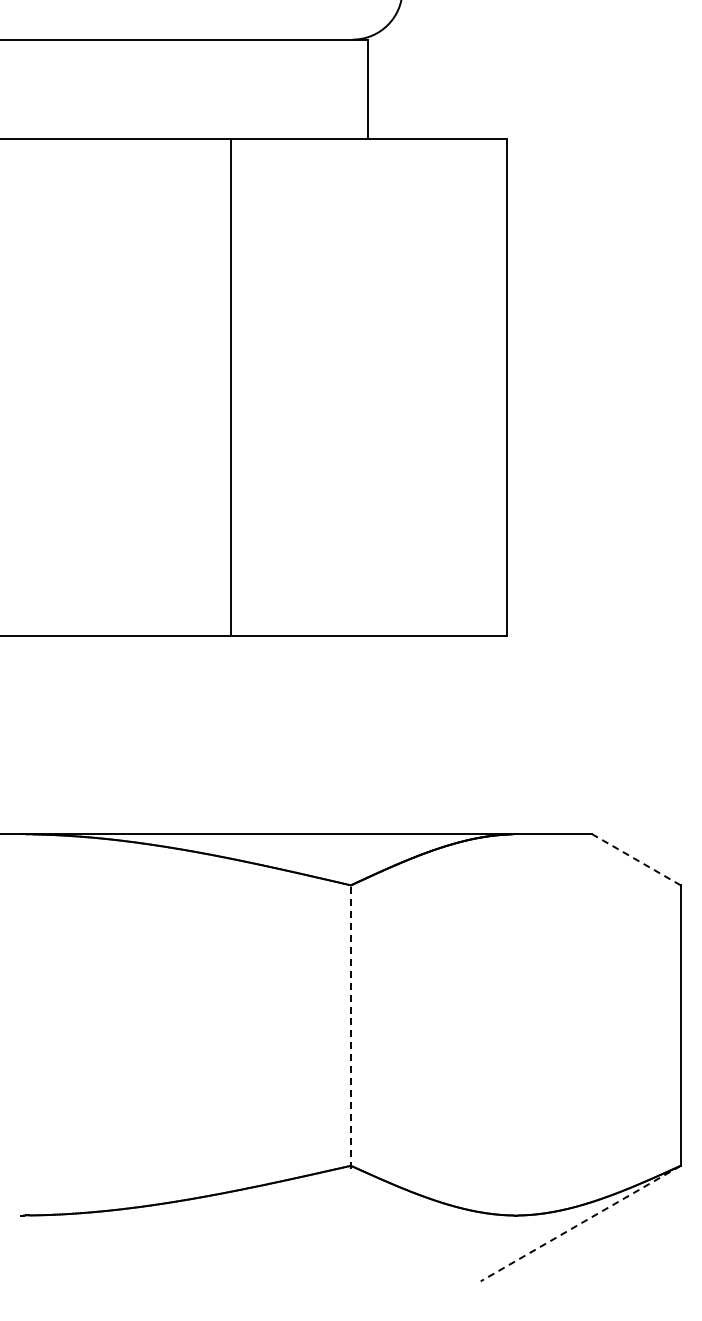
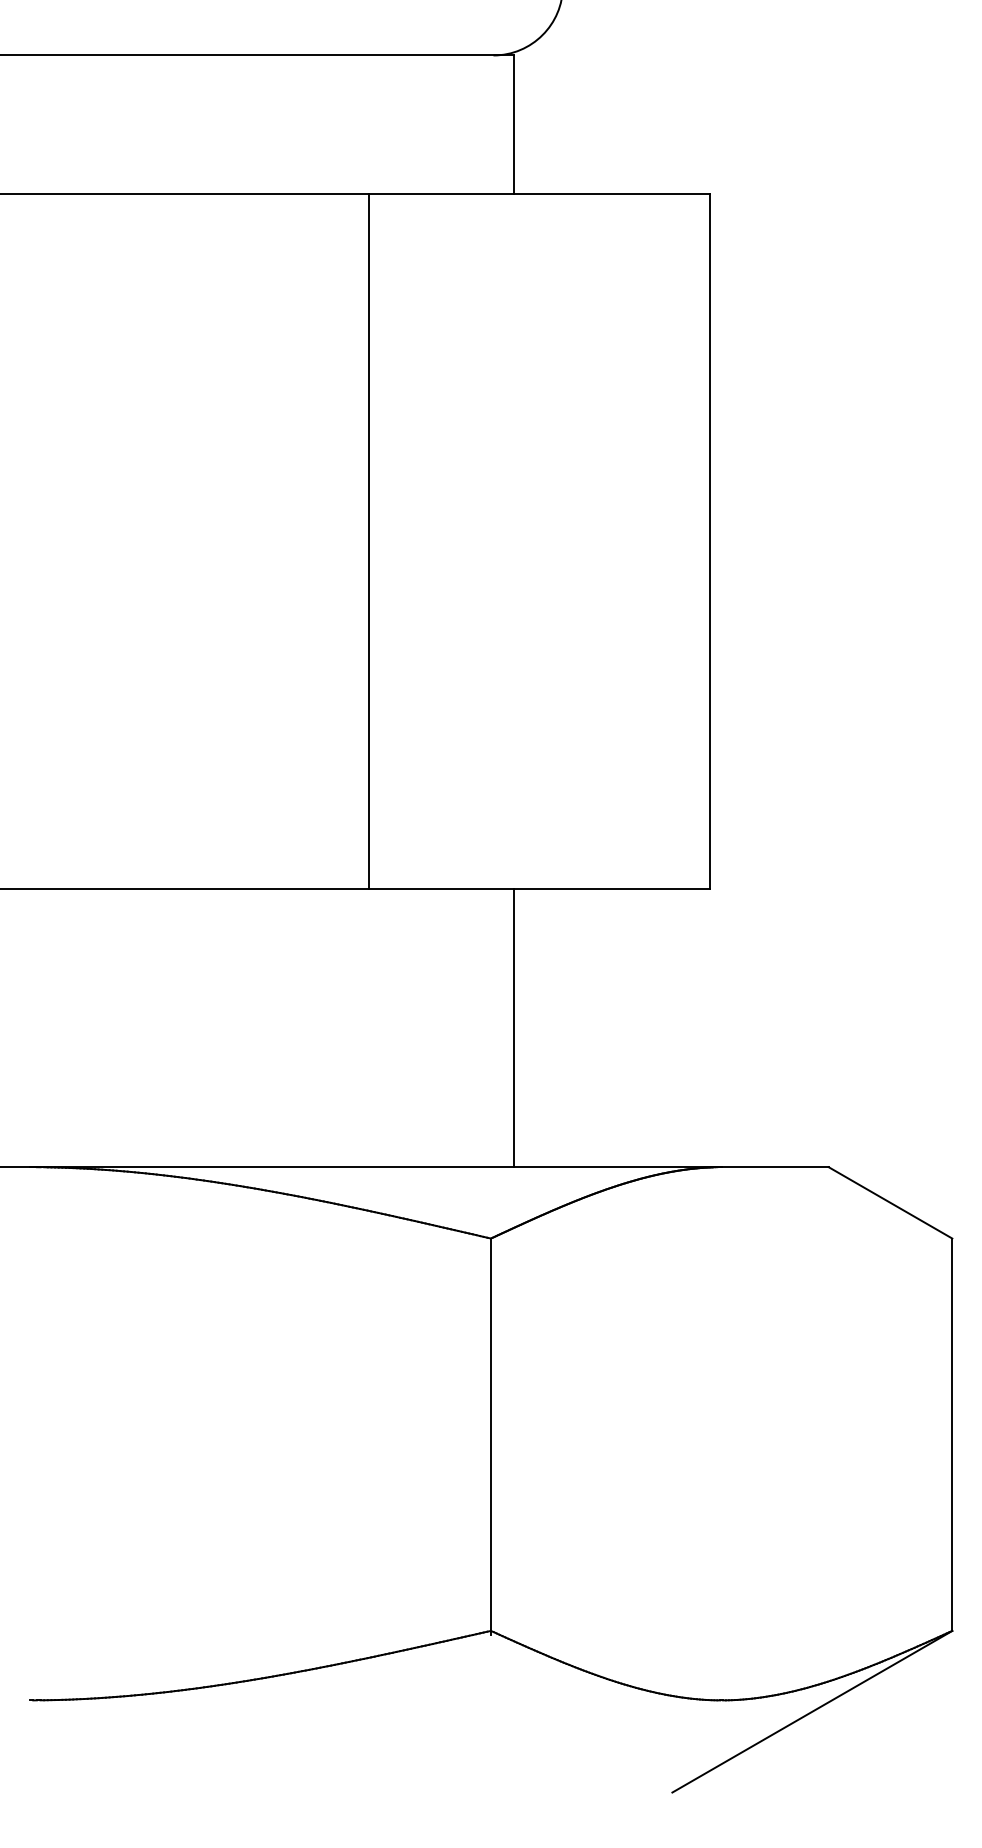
line: (230, 386) -> (368, 540), moved
line: (367, 734) -> (514, 1027), added
line: (636, 859) -> (890, 1202), dashed -> solid
line: (350, 1027) -> (490, 1437), dashed -> solid
line: (580, 1223) -> (812, 1711), dashed -> solid

